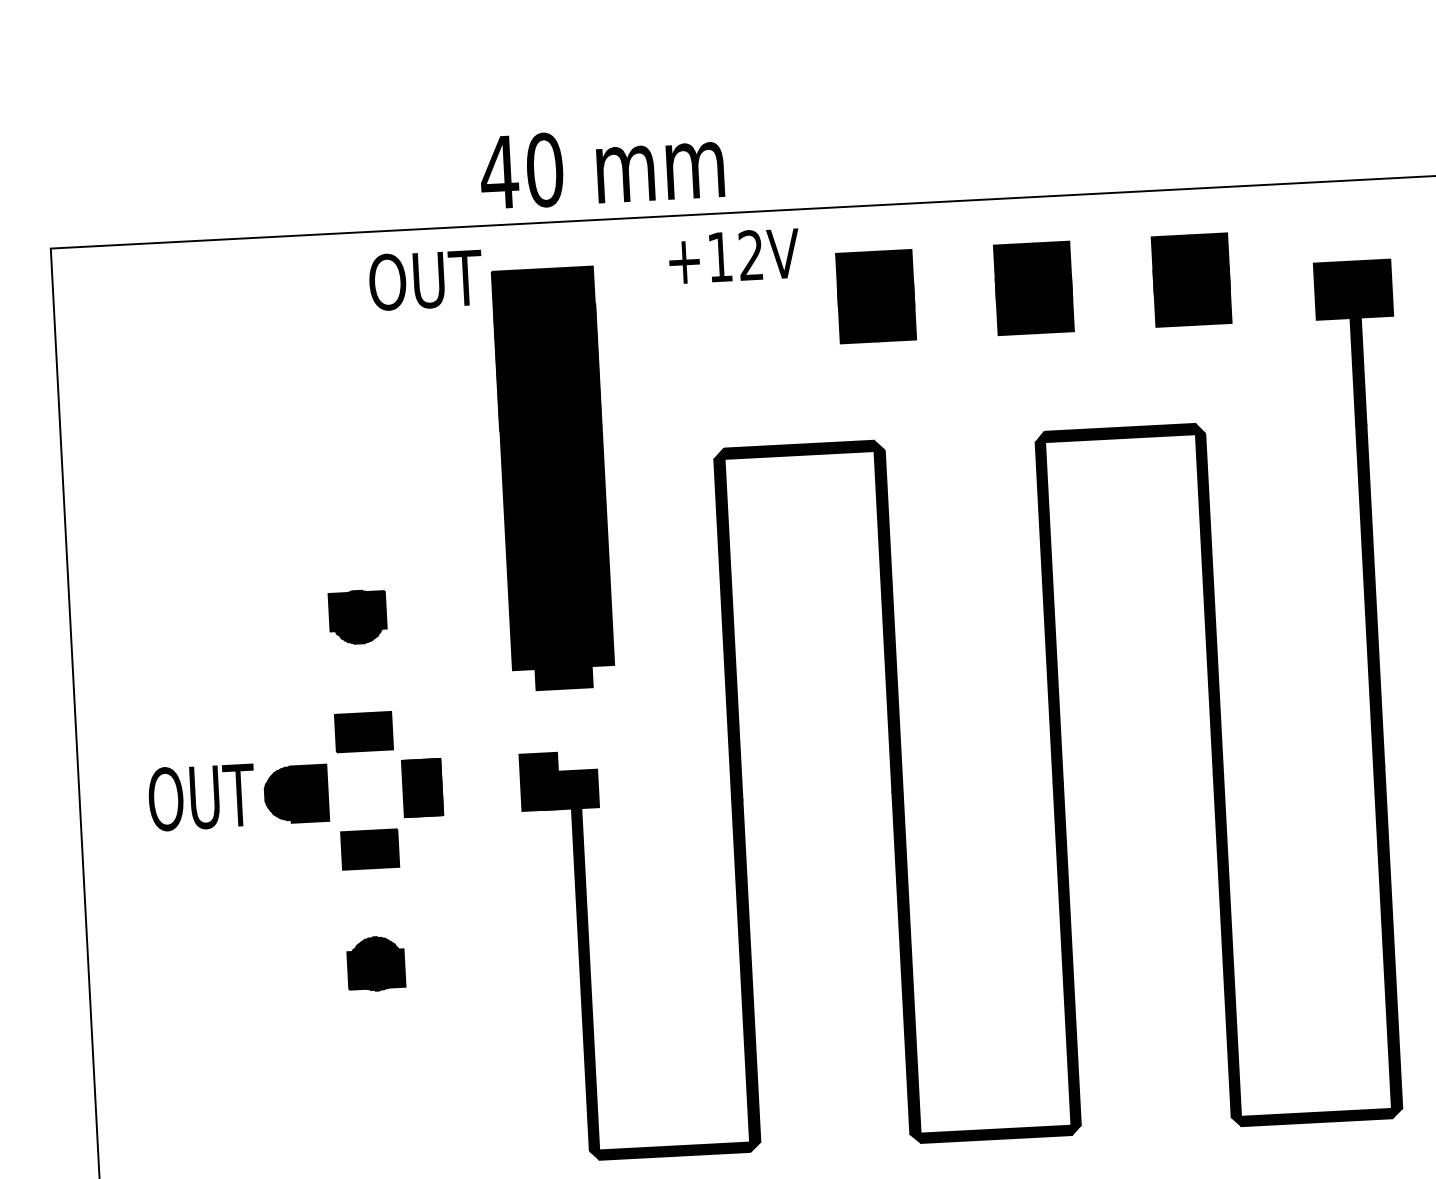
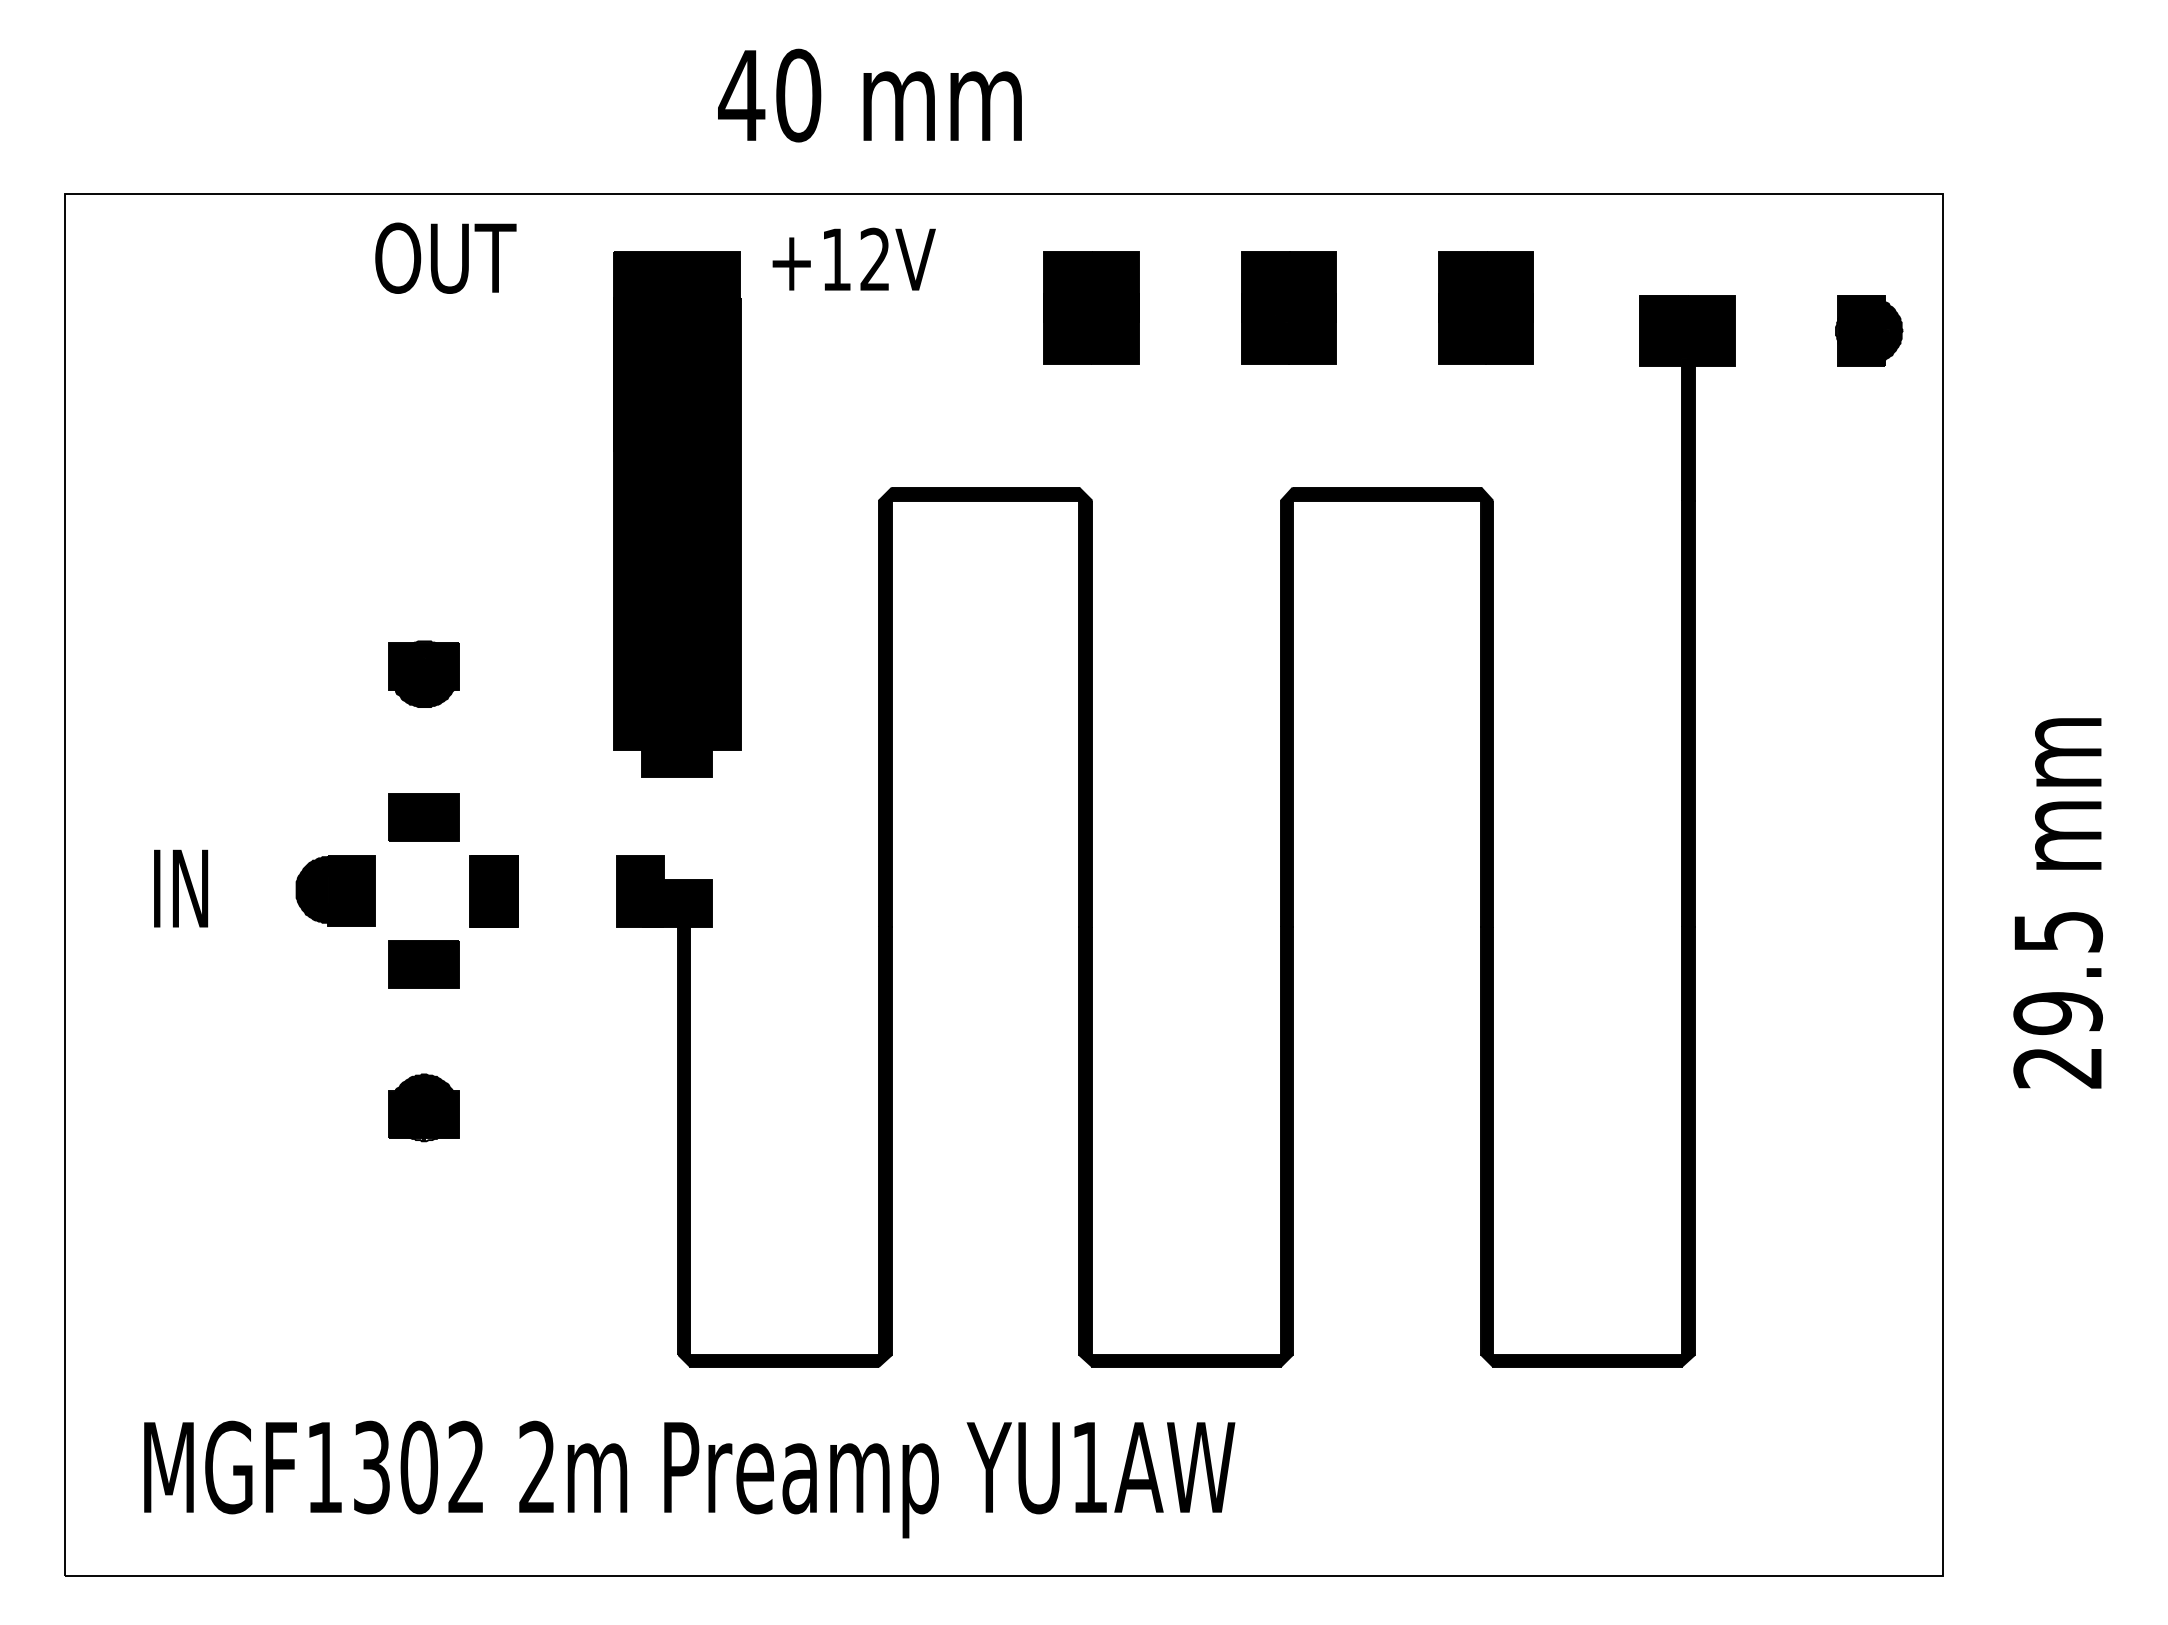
text: (601, 167) -> (869, 95), moved
text: (733, 255) -> (853, 258), moved
text: (425, 279) -> (445, 257), moved
text: (201, 797) -> (217, 888), OUT -> IN

